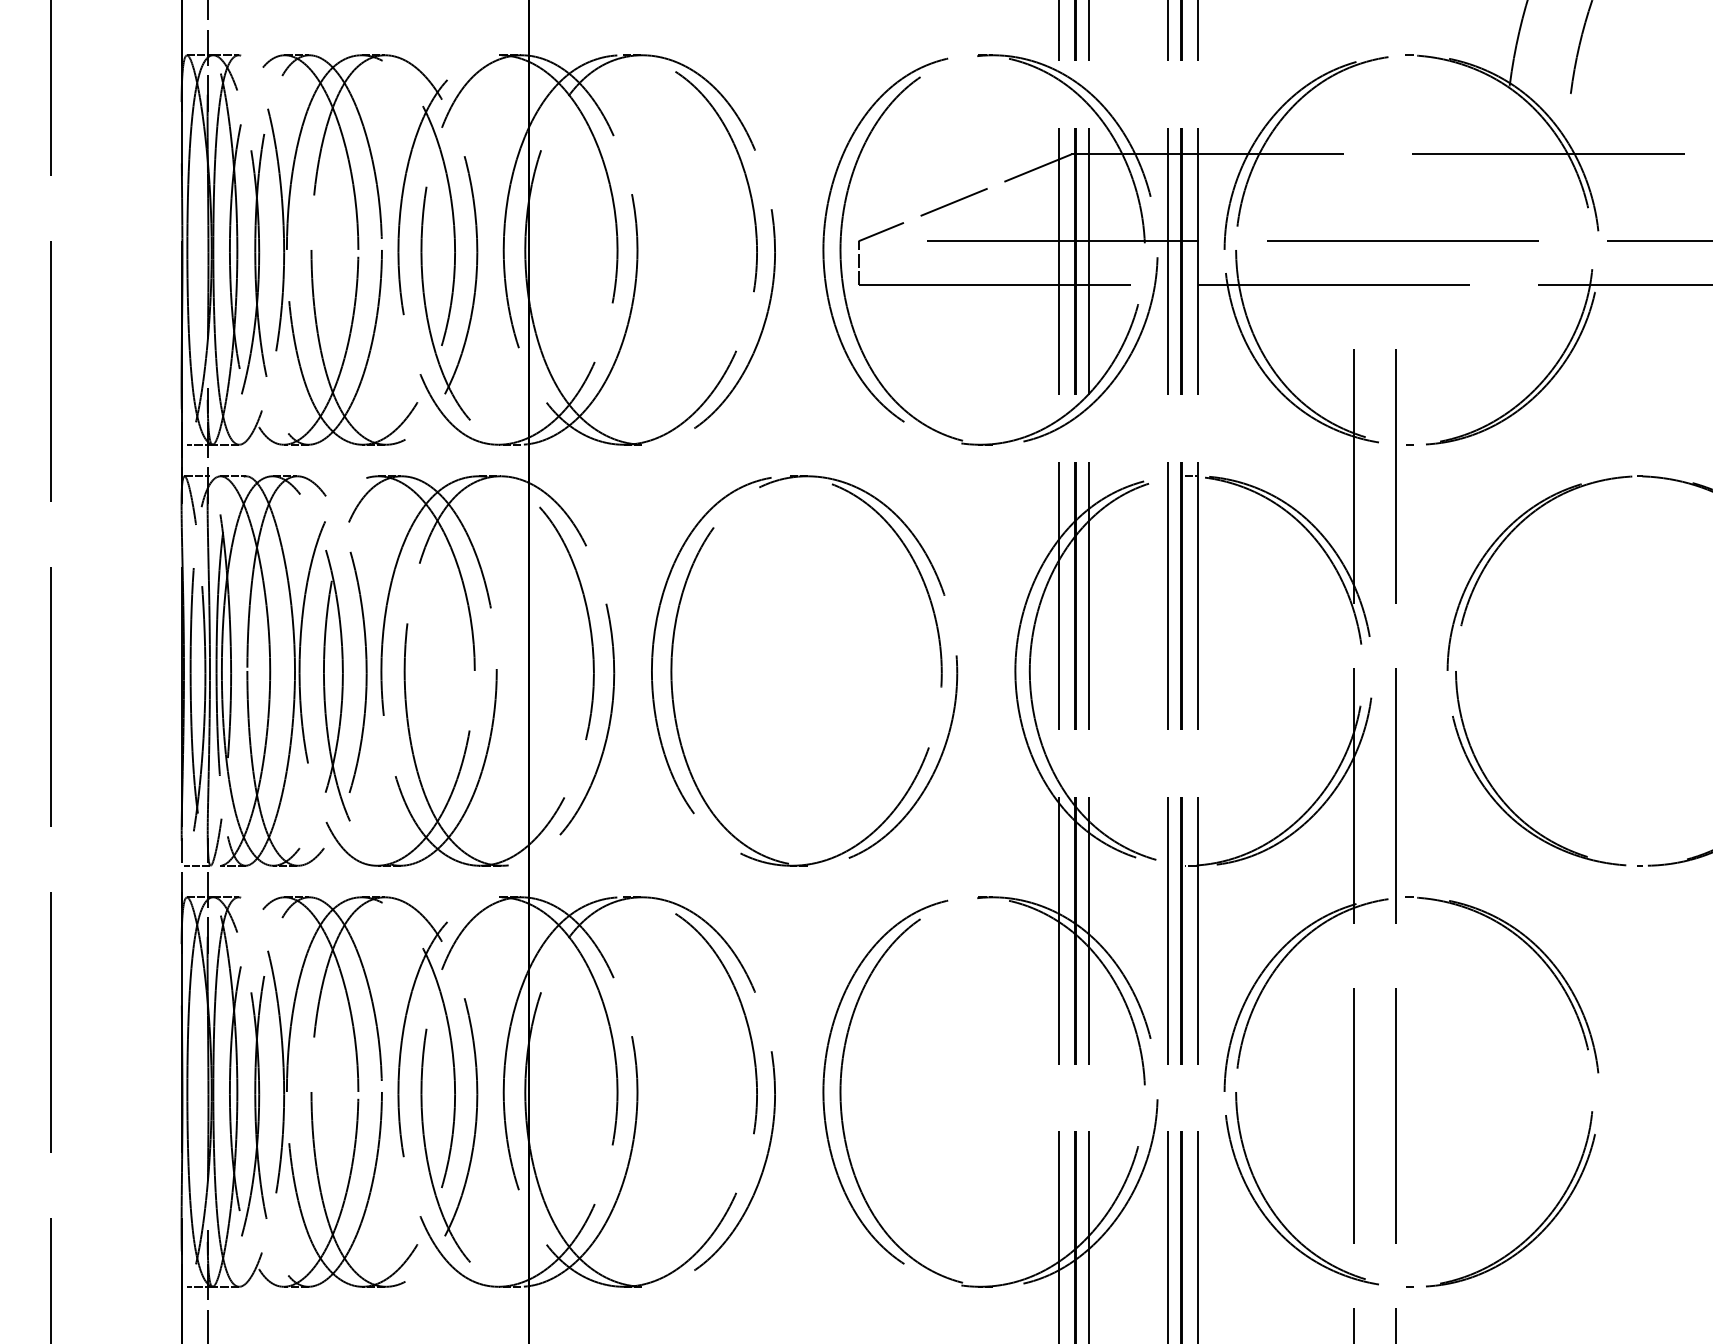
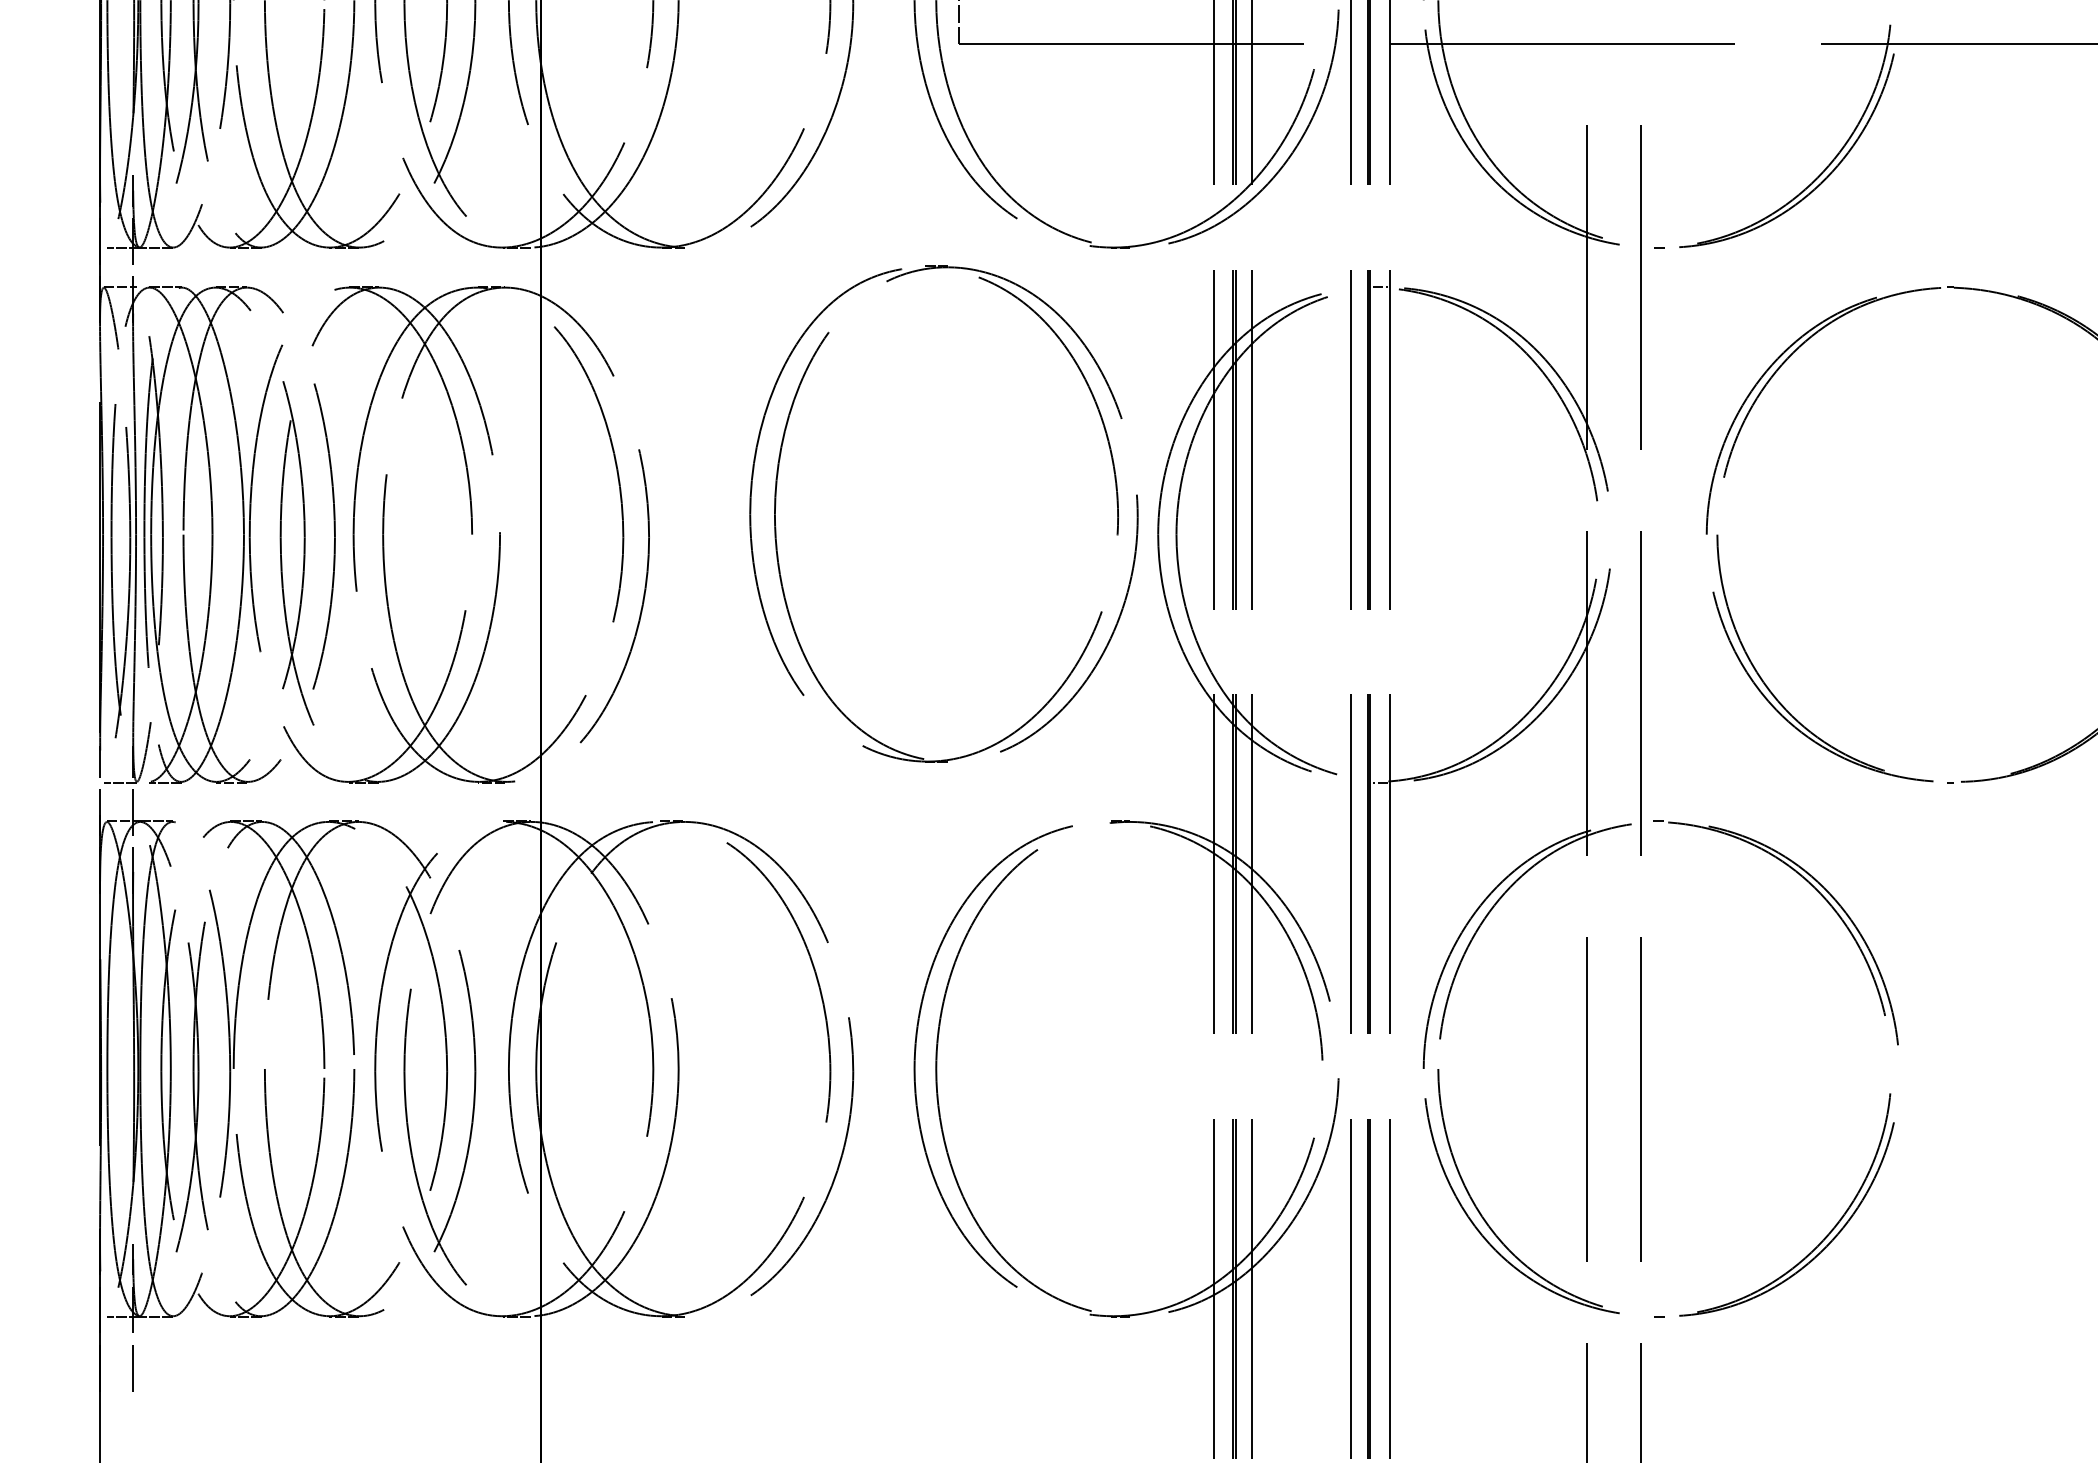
part: (672, 670) -> (776, 513), moved

